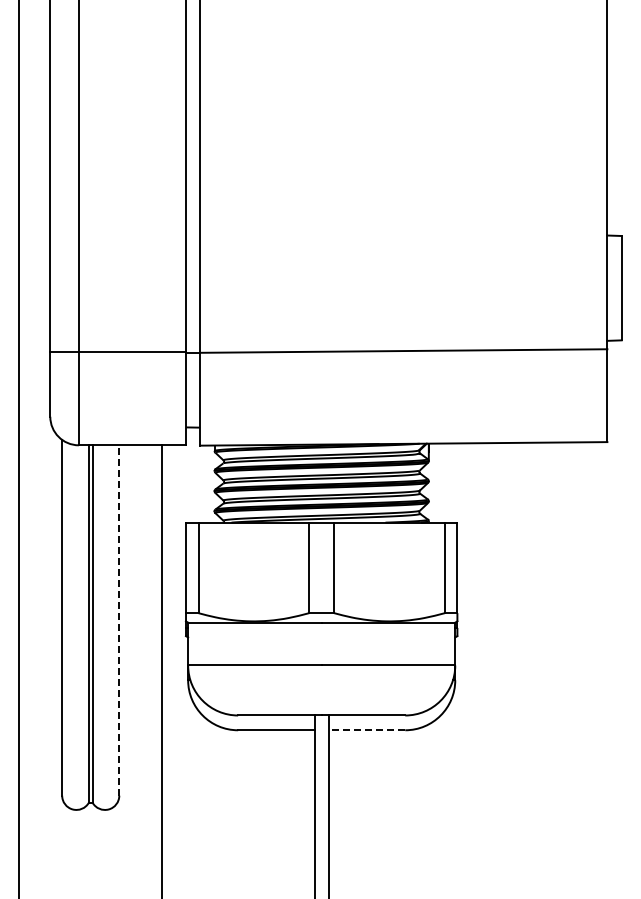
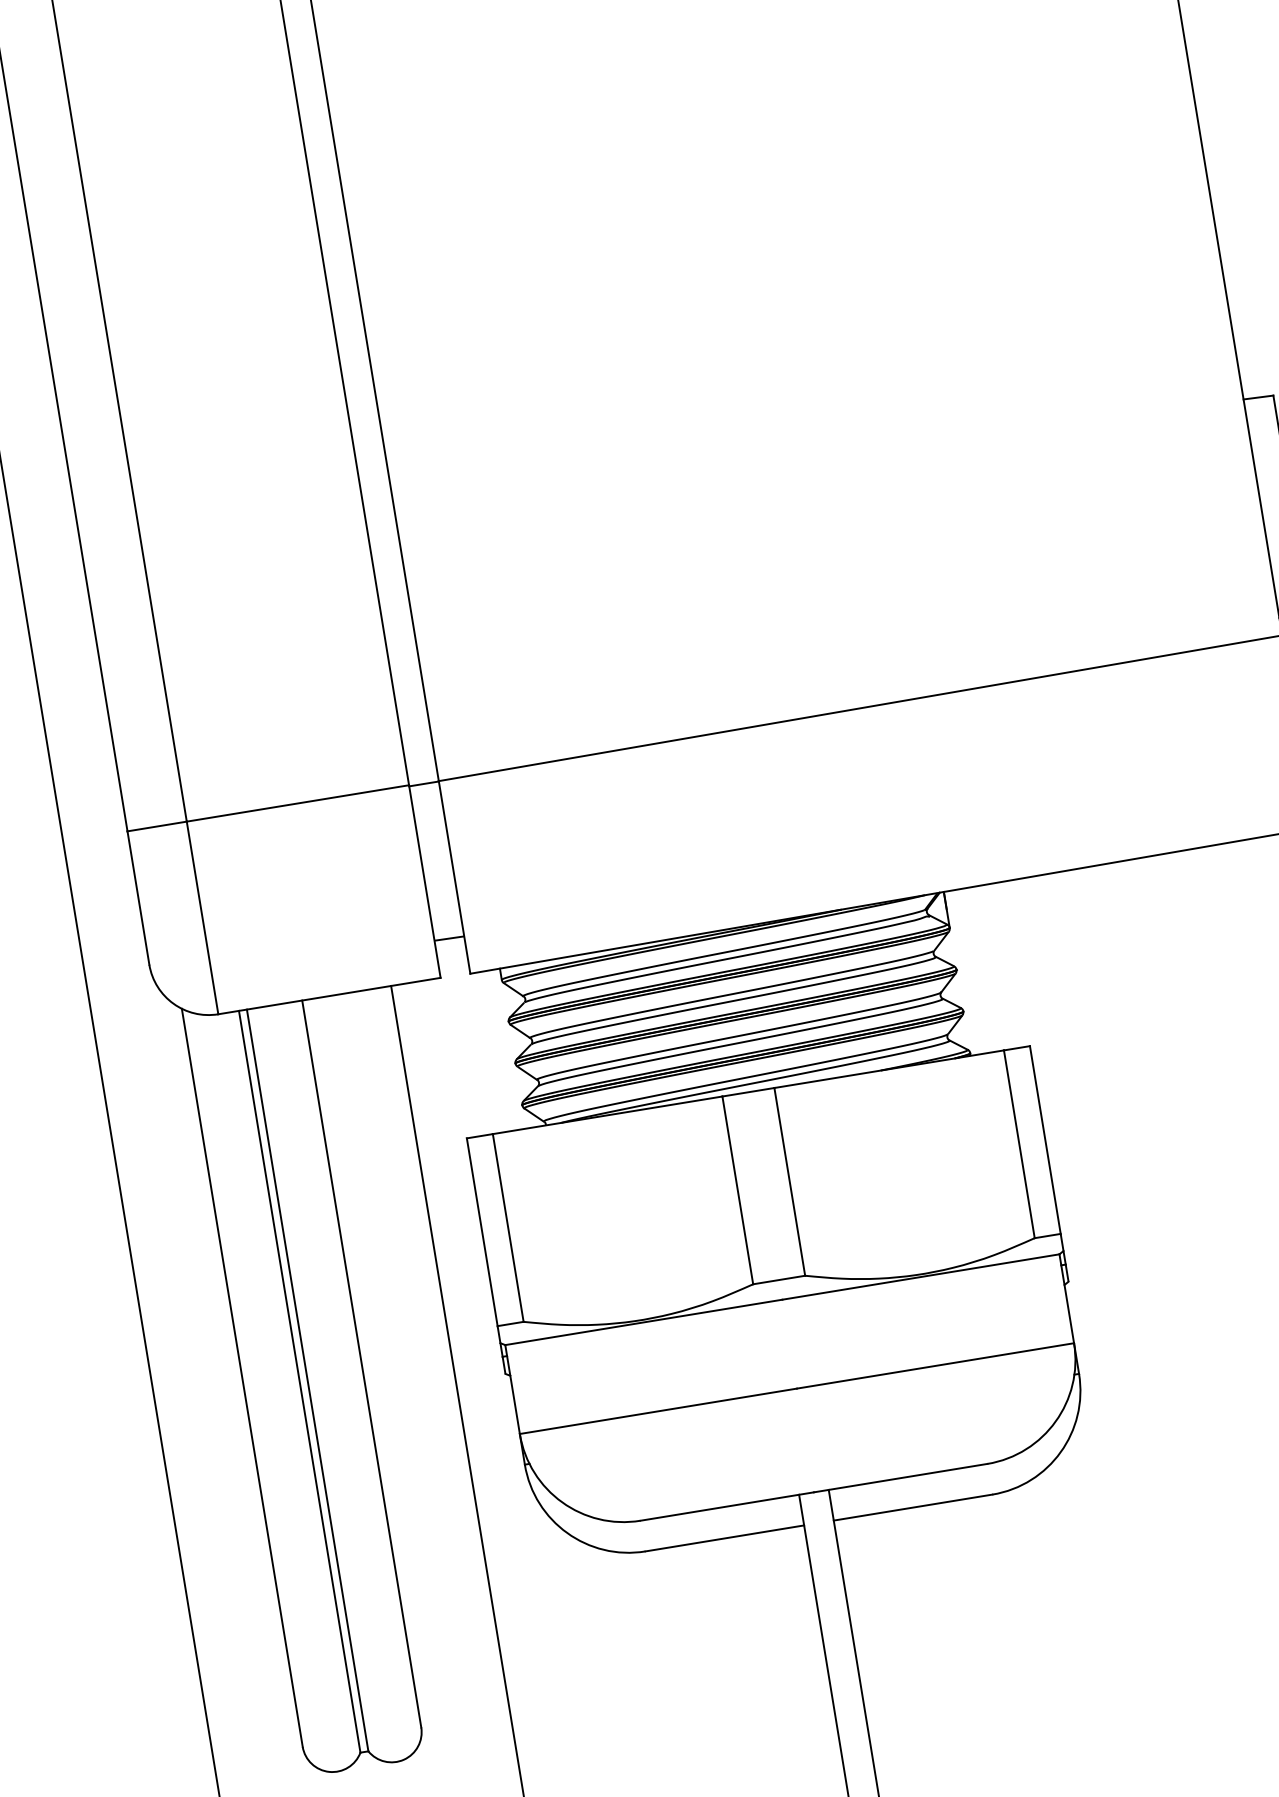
line: (119, 620) -> (362, 1363), dashed -> solid
line: (366, 730) -> (911, 1508), dashed -> solid

